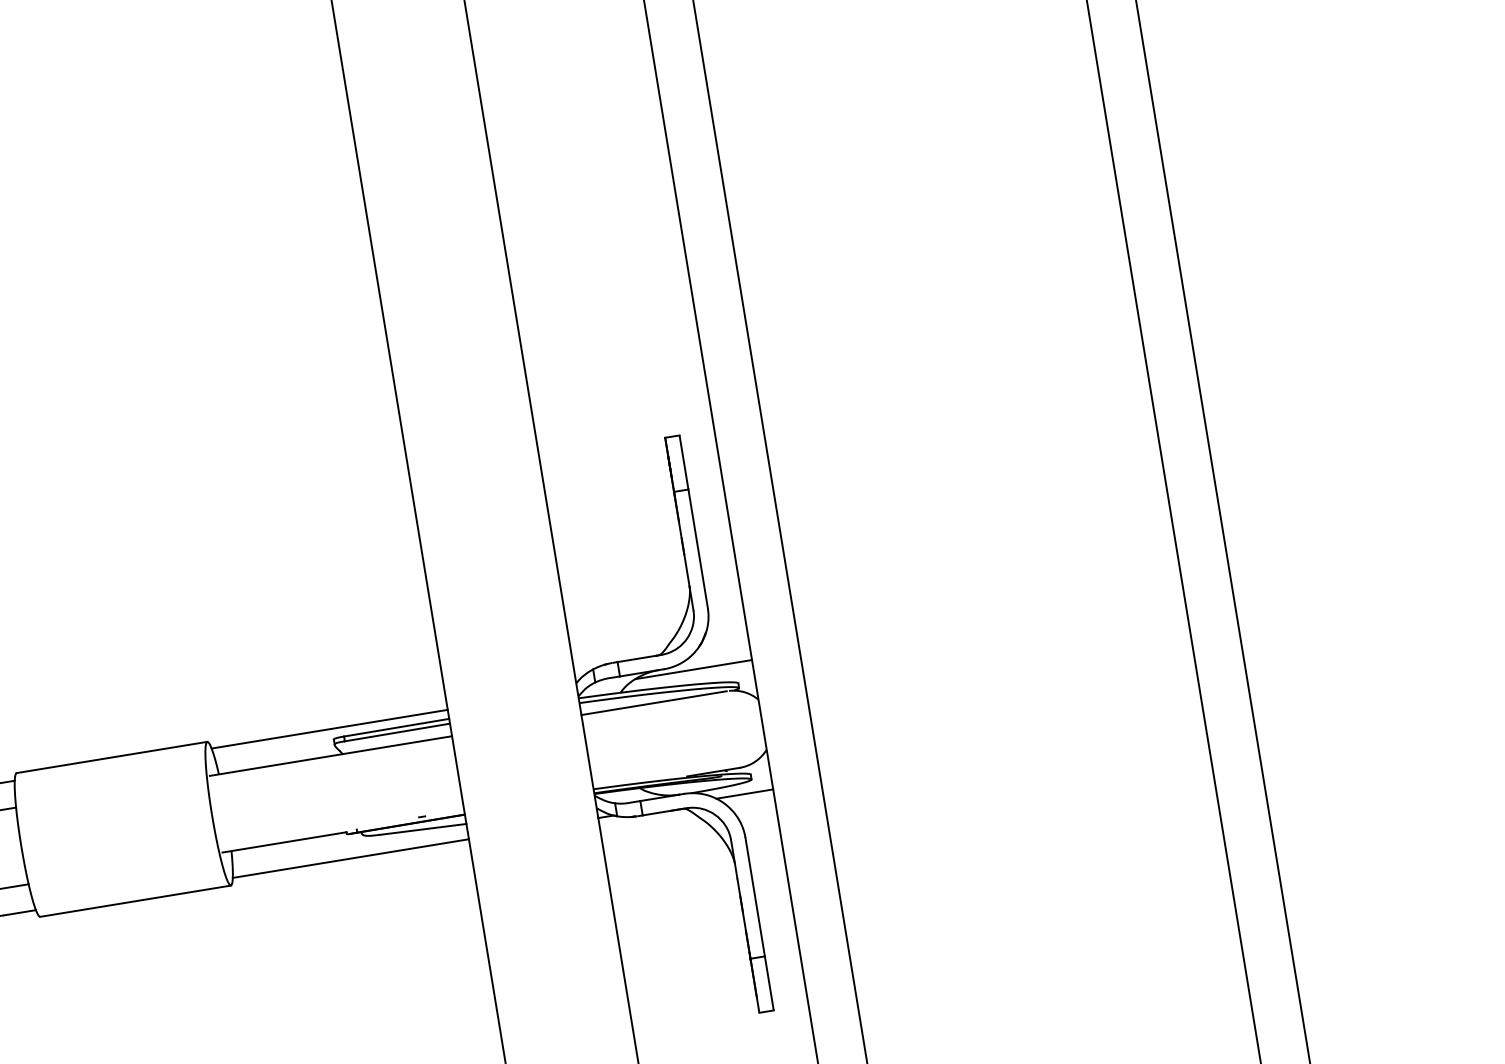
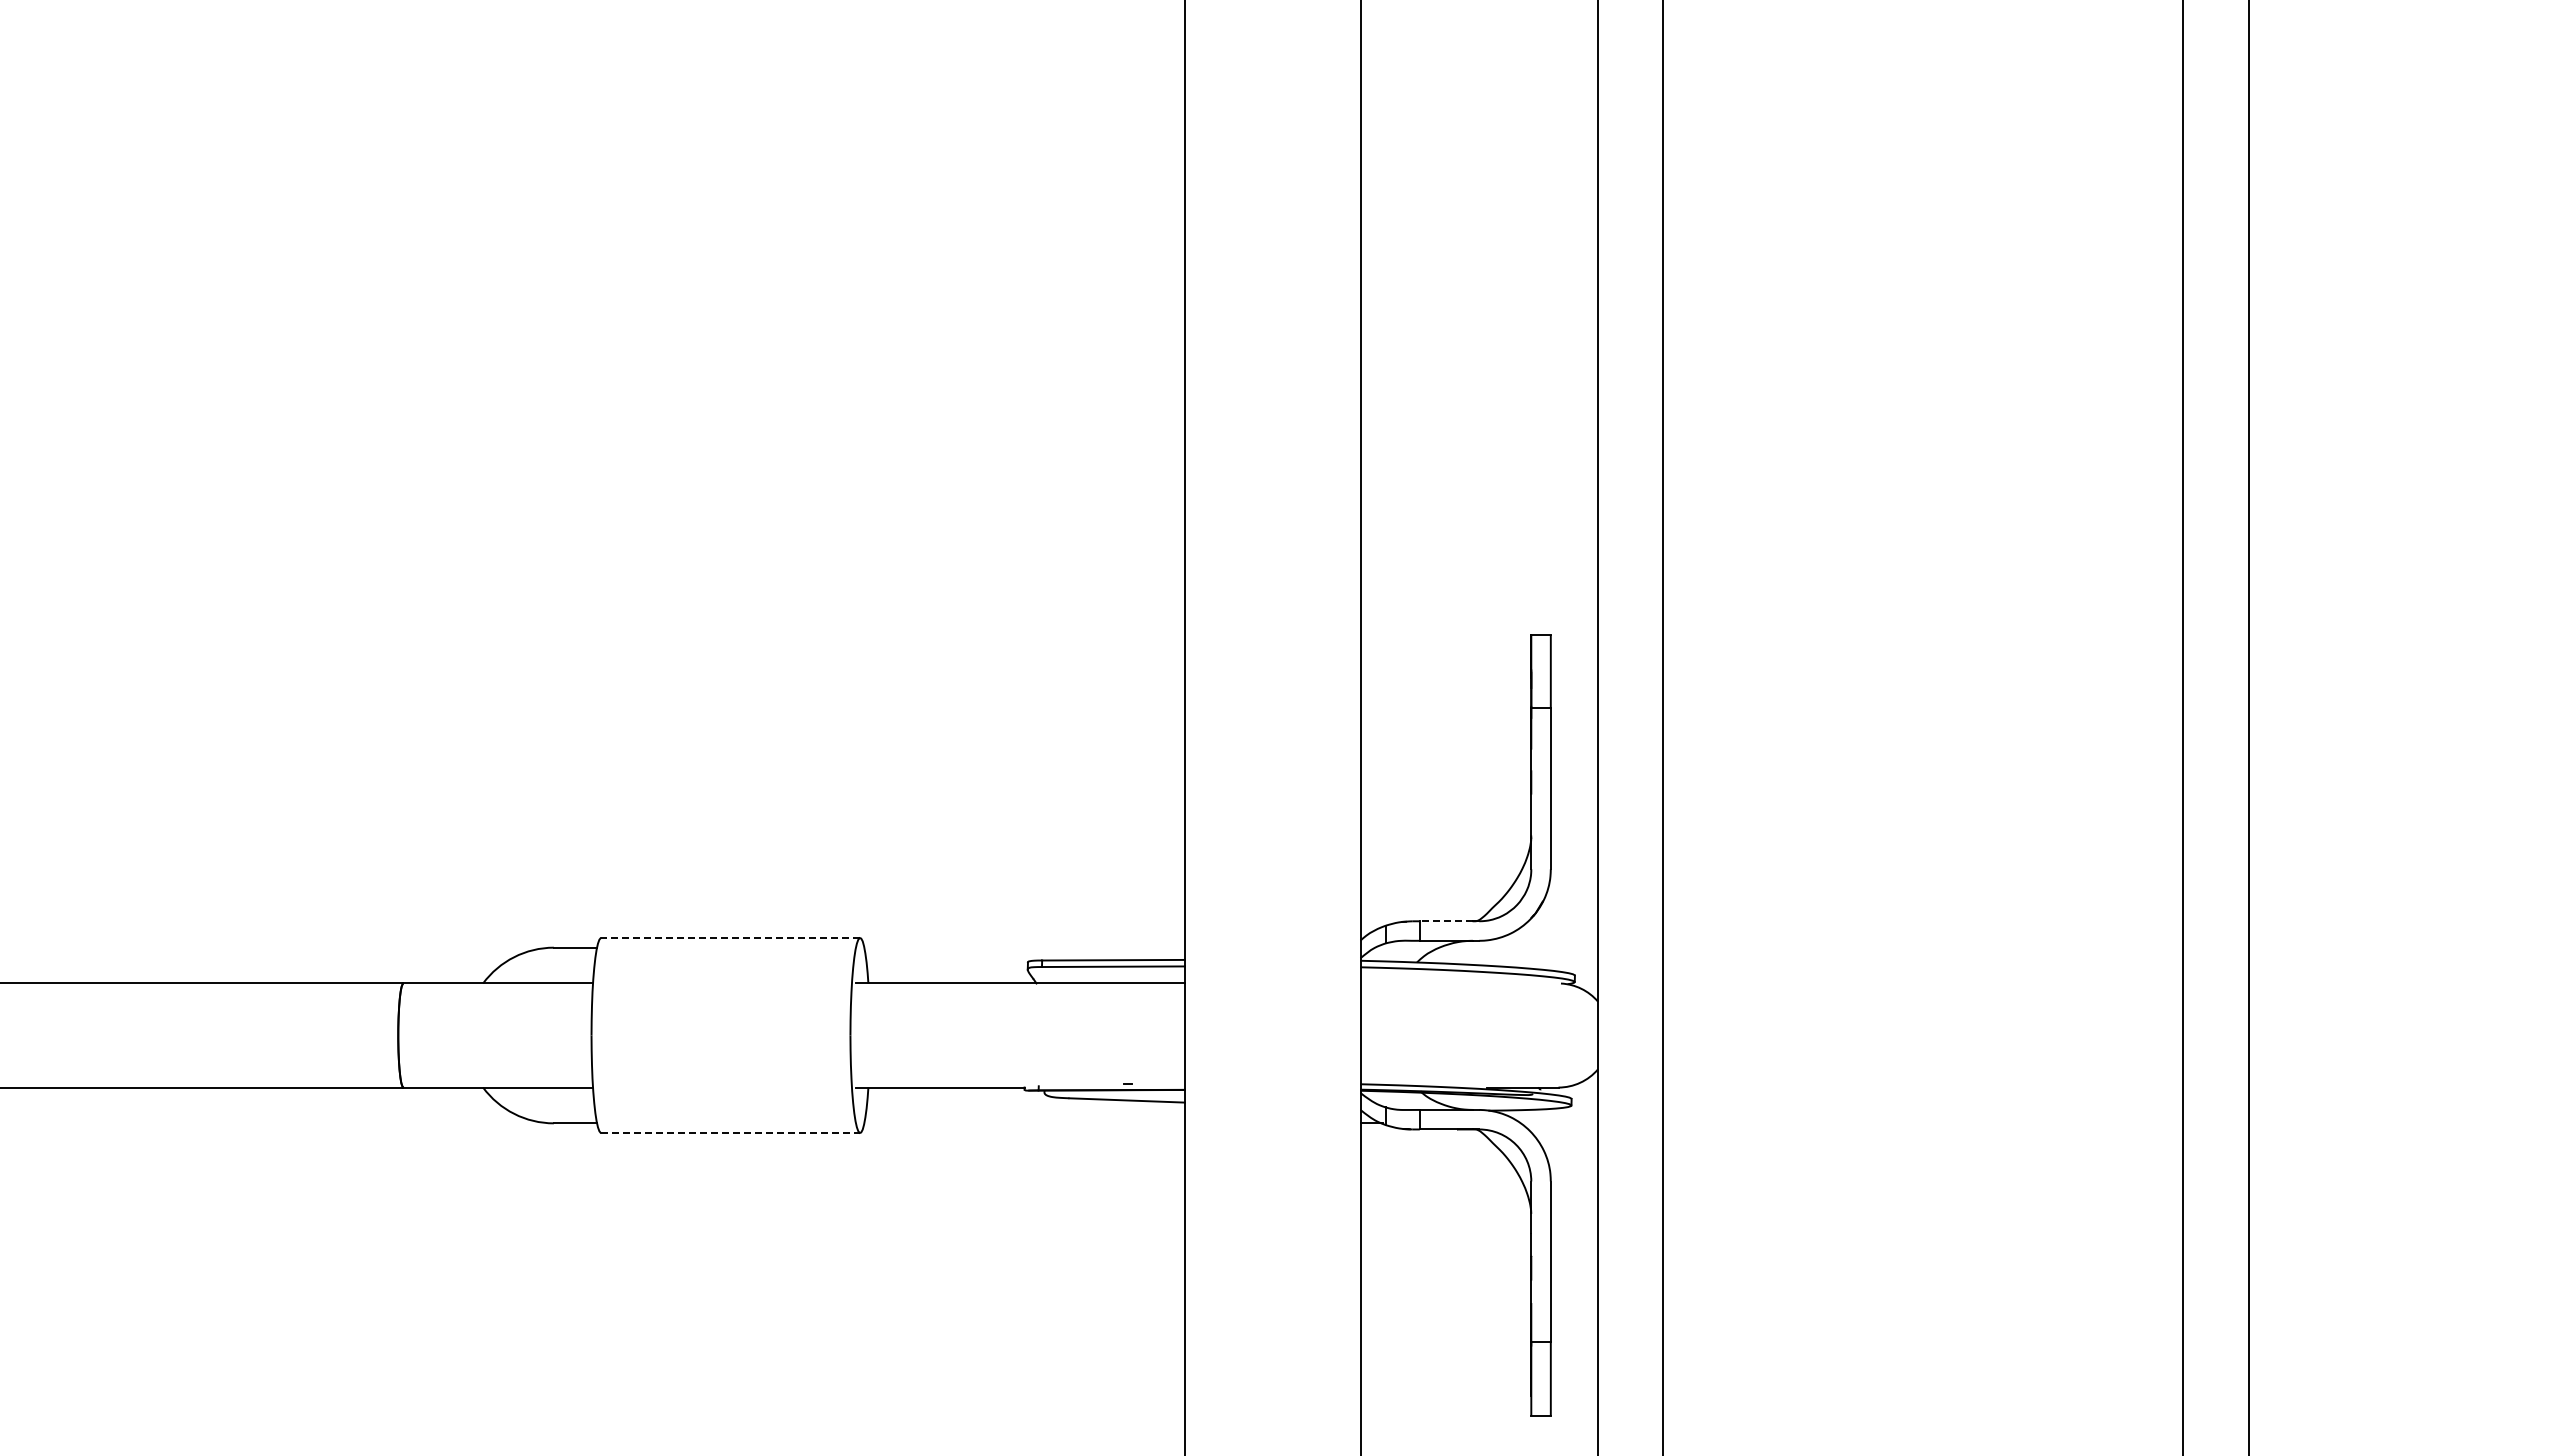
line: (636, 659) -> (1445, 921), solid -> dashed
line: (693, 669) -> (1518, 947), removed
line: (653, 703) -> (1458, 983), removed
line: (329, 729) -> (1024, 947), removed
line: (111, 757) -> (730, 937), solid -> dashed
line: (744, 794) -> (1558, 1123), removed
line: (350, 858) -> (1024, 1123), removed
line: (136, 901) -> (731, 1133), solid -> dashed

